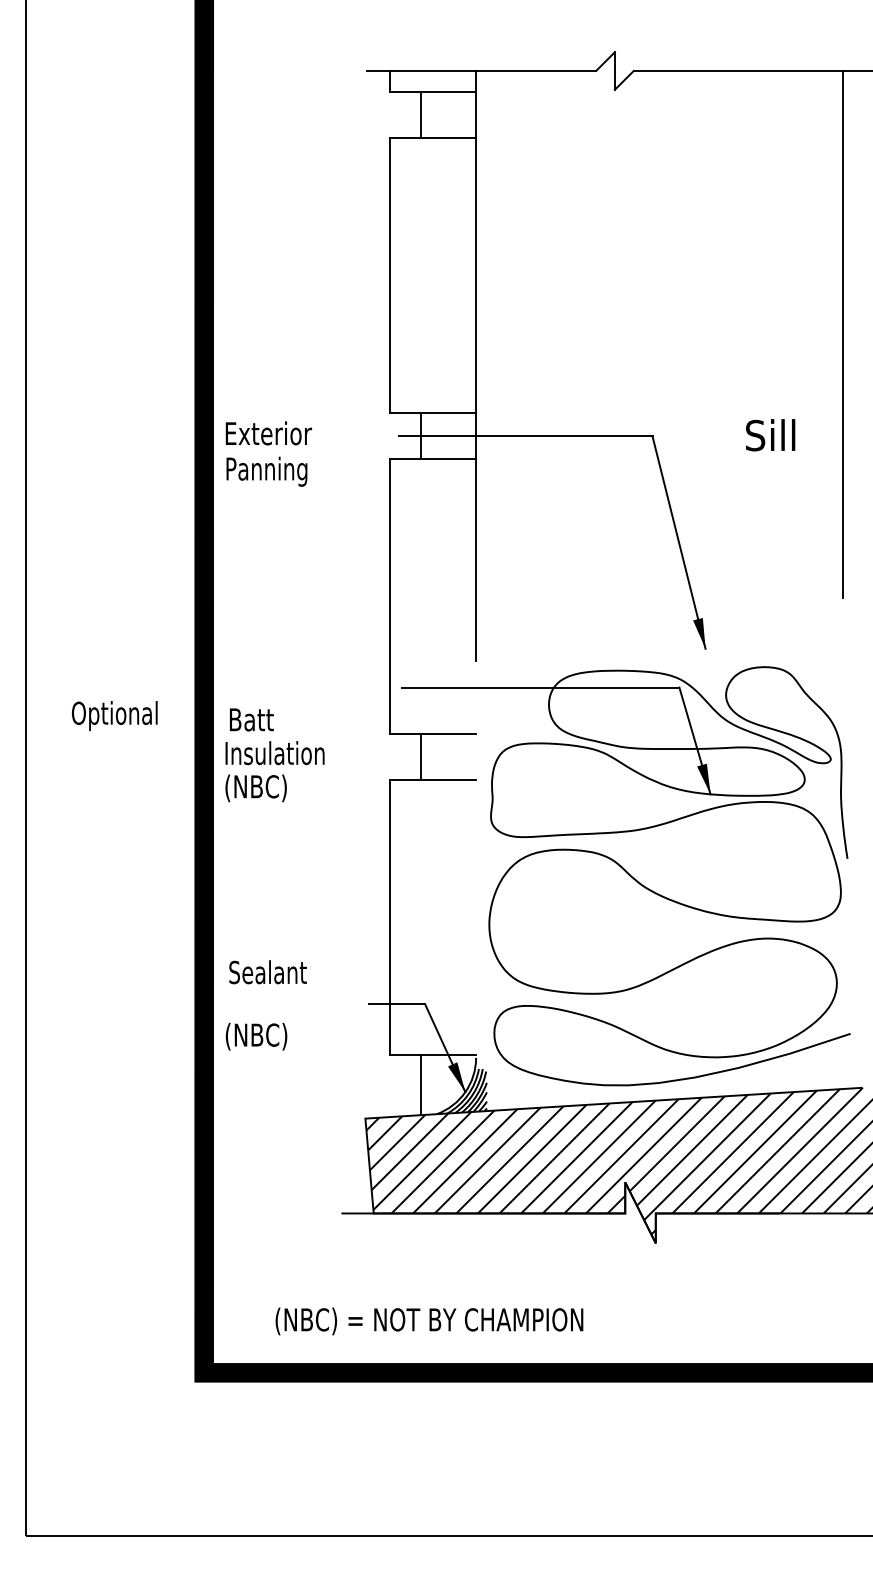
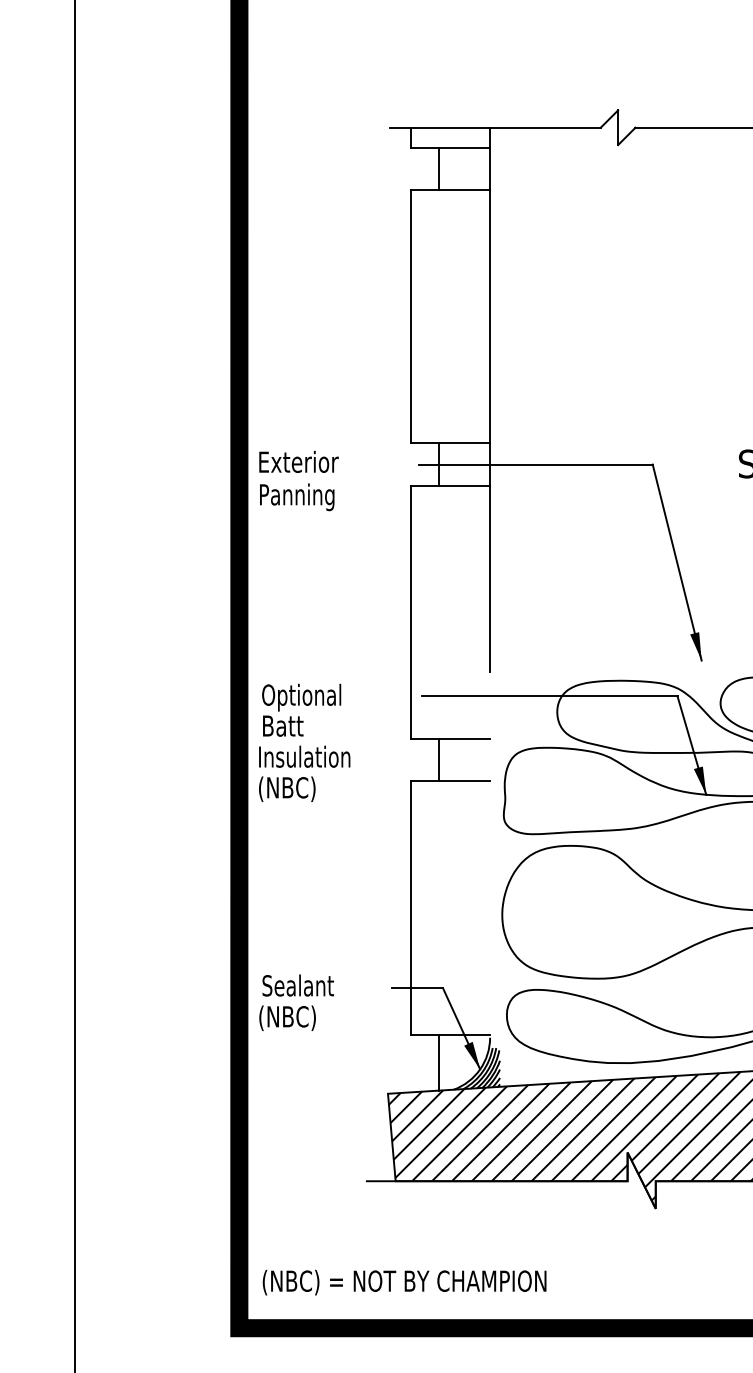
text: (114, 716) -> (301, 698), moved
text: (267, 972) -> (297, 985), moved
text: (429, 1321) -> (404, 1282), moved

